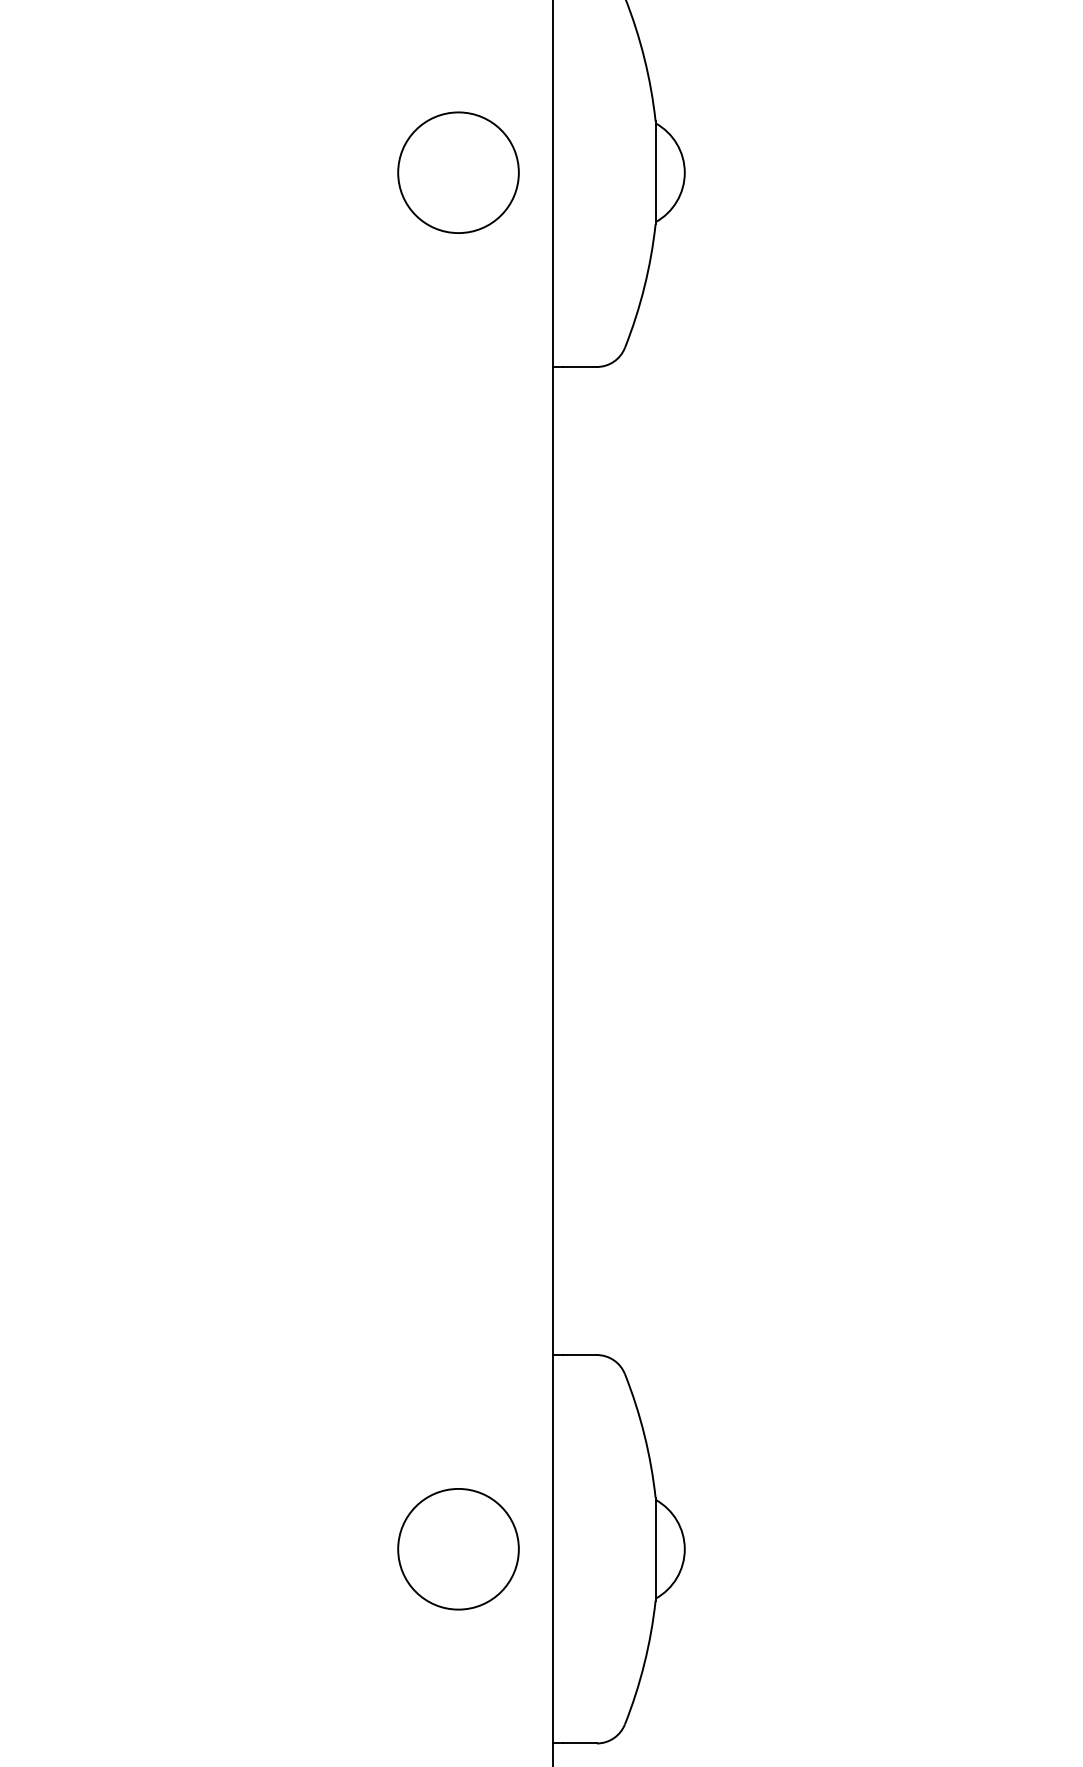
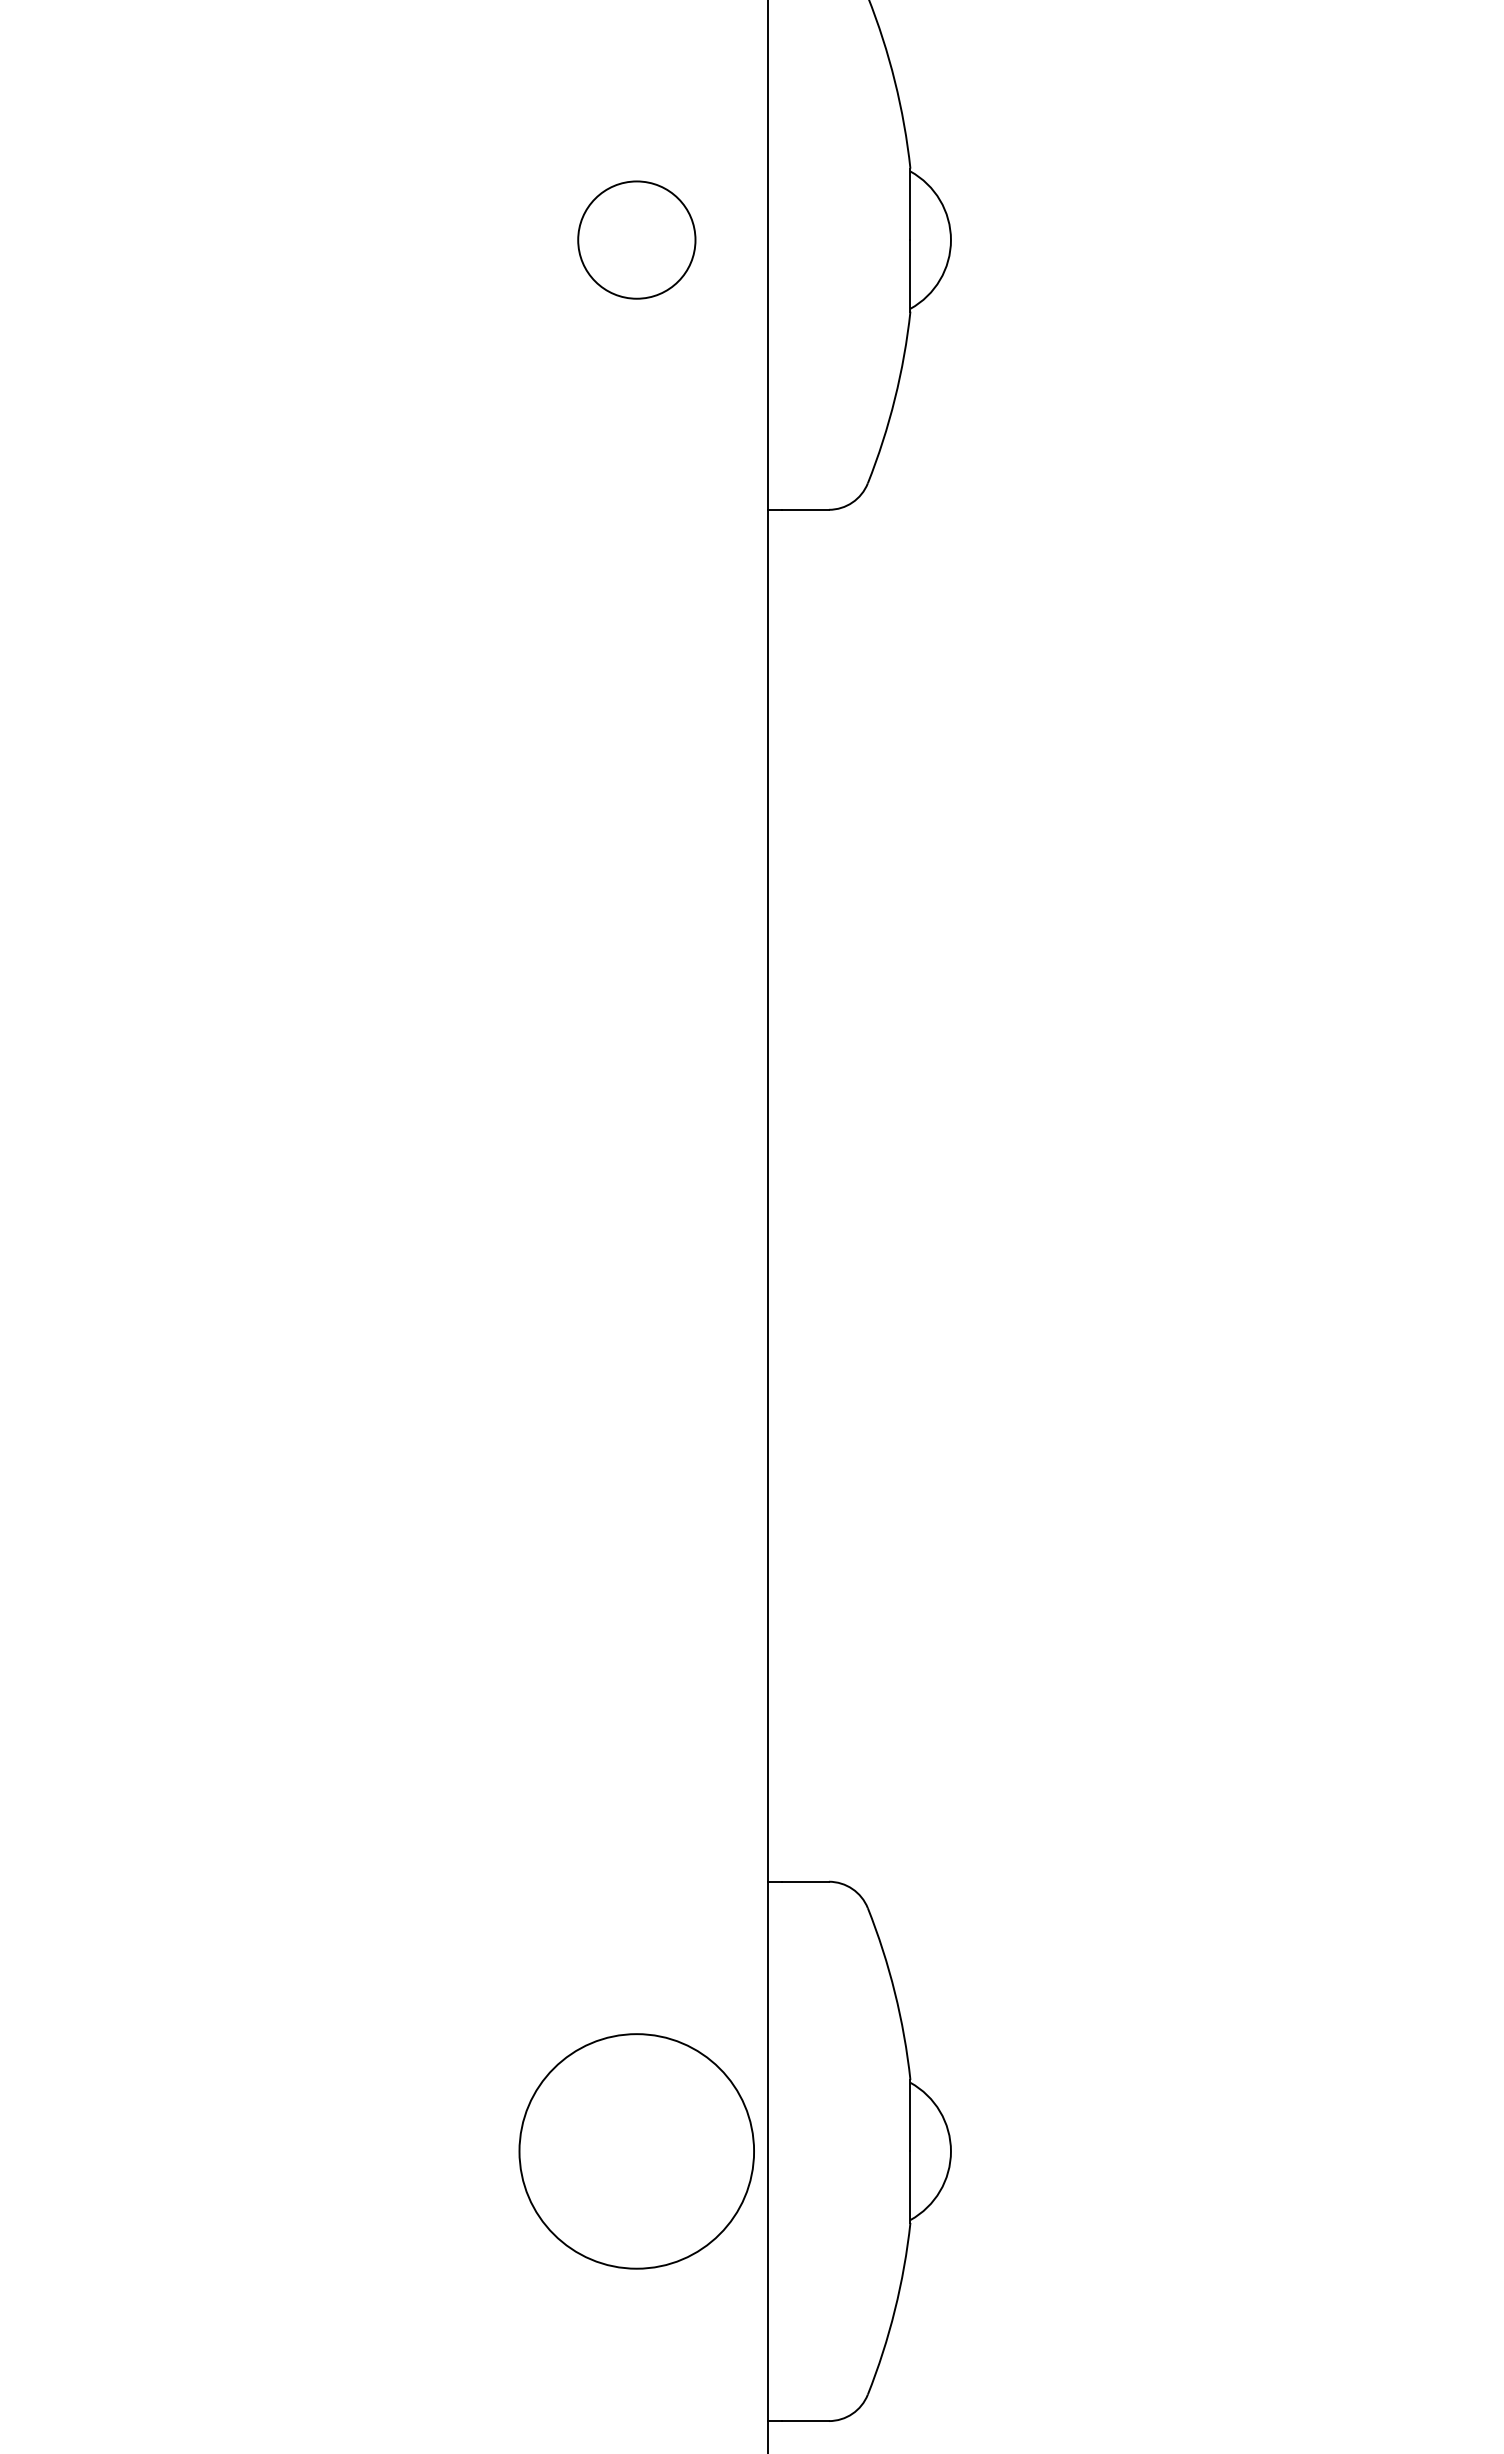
circle: (458, 172) -> (636, 239), size x0.7
circle: (458, 1549) -> (636, 2151), size x1.4

